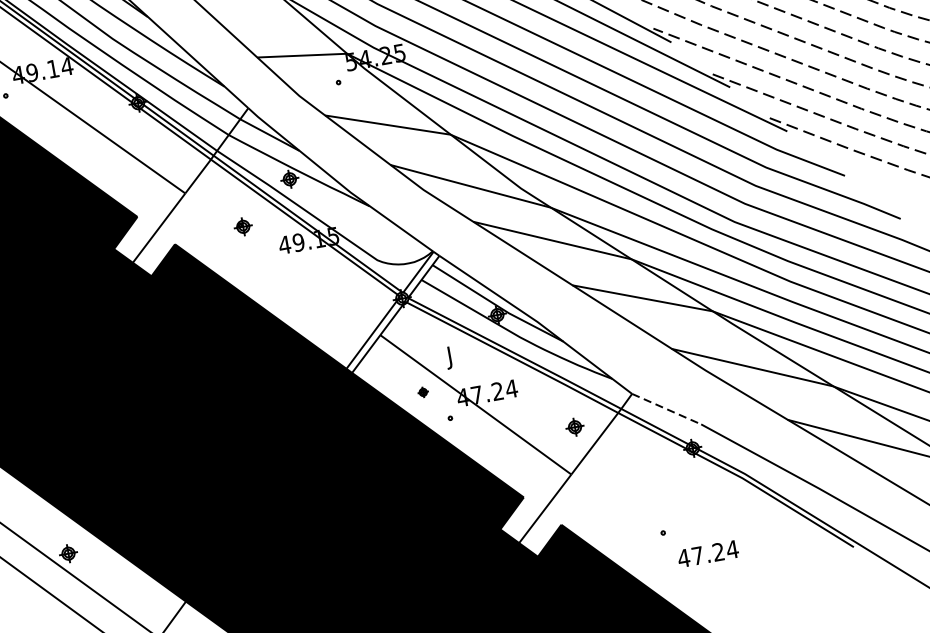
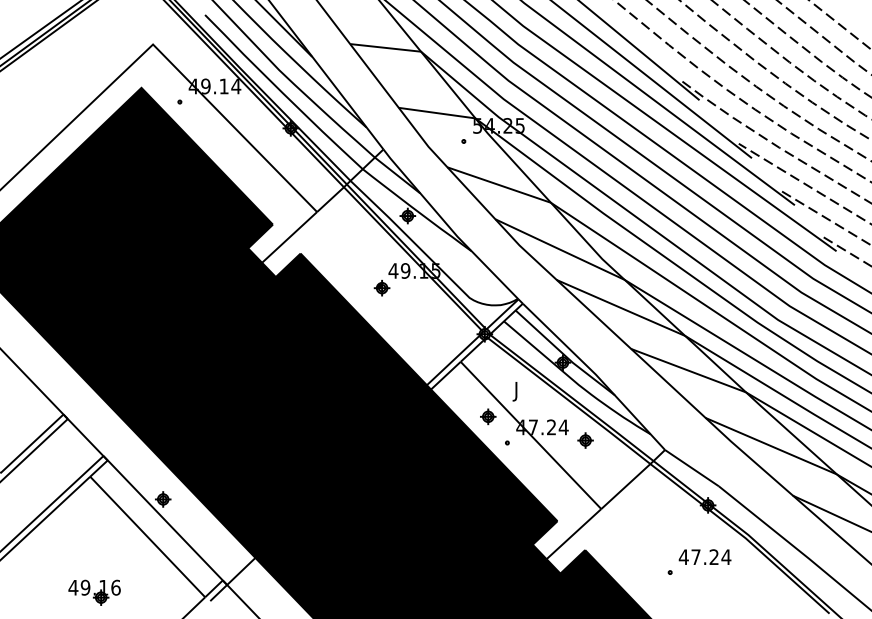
part: (242, 227) -> (381, 288), moved
part: (423, 391) -> (488, 416), size x1.67
line: (667, 409) -> (692, 468), dashed -> solid
part: (574, 427) -> (585, 440), moved
text: (707, 553) -> (704, 556), moved

